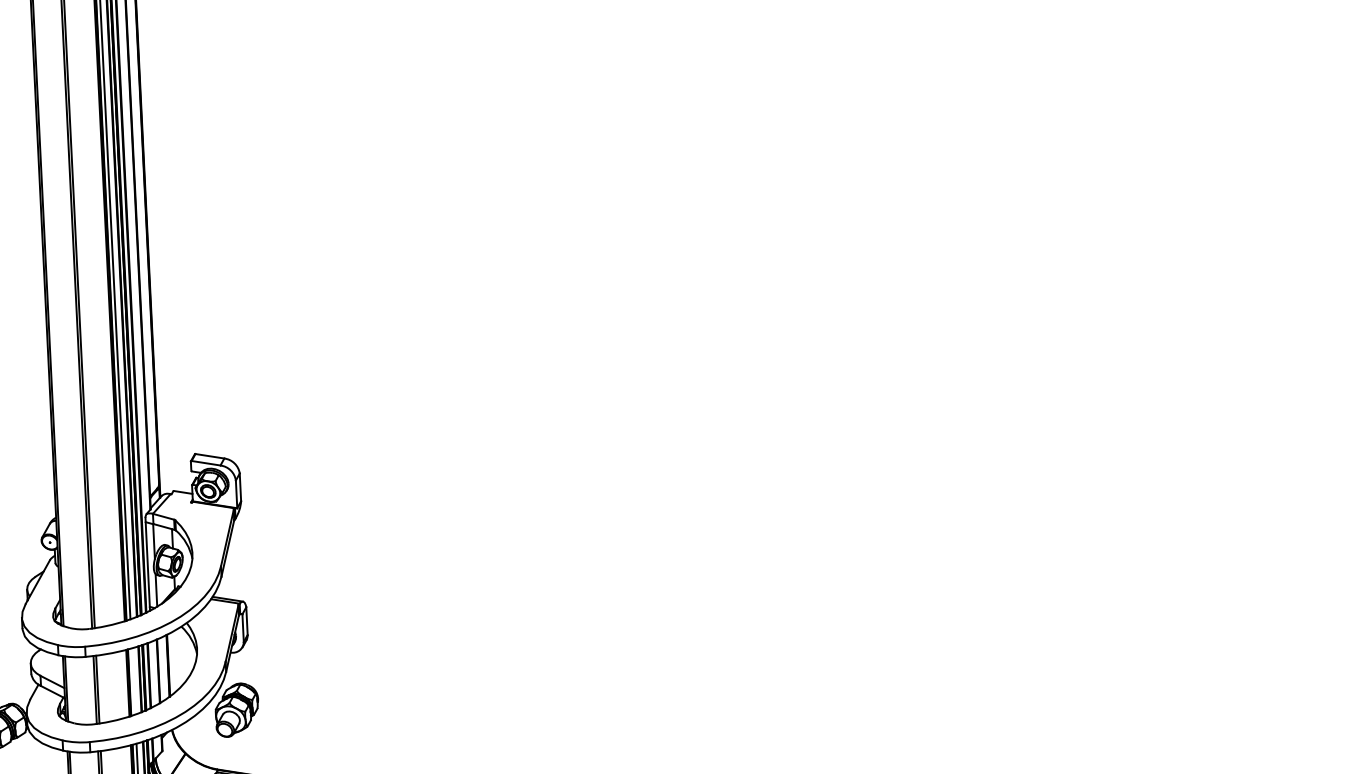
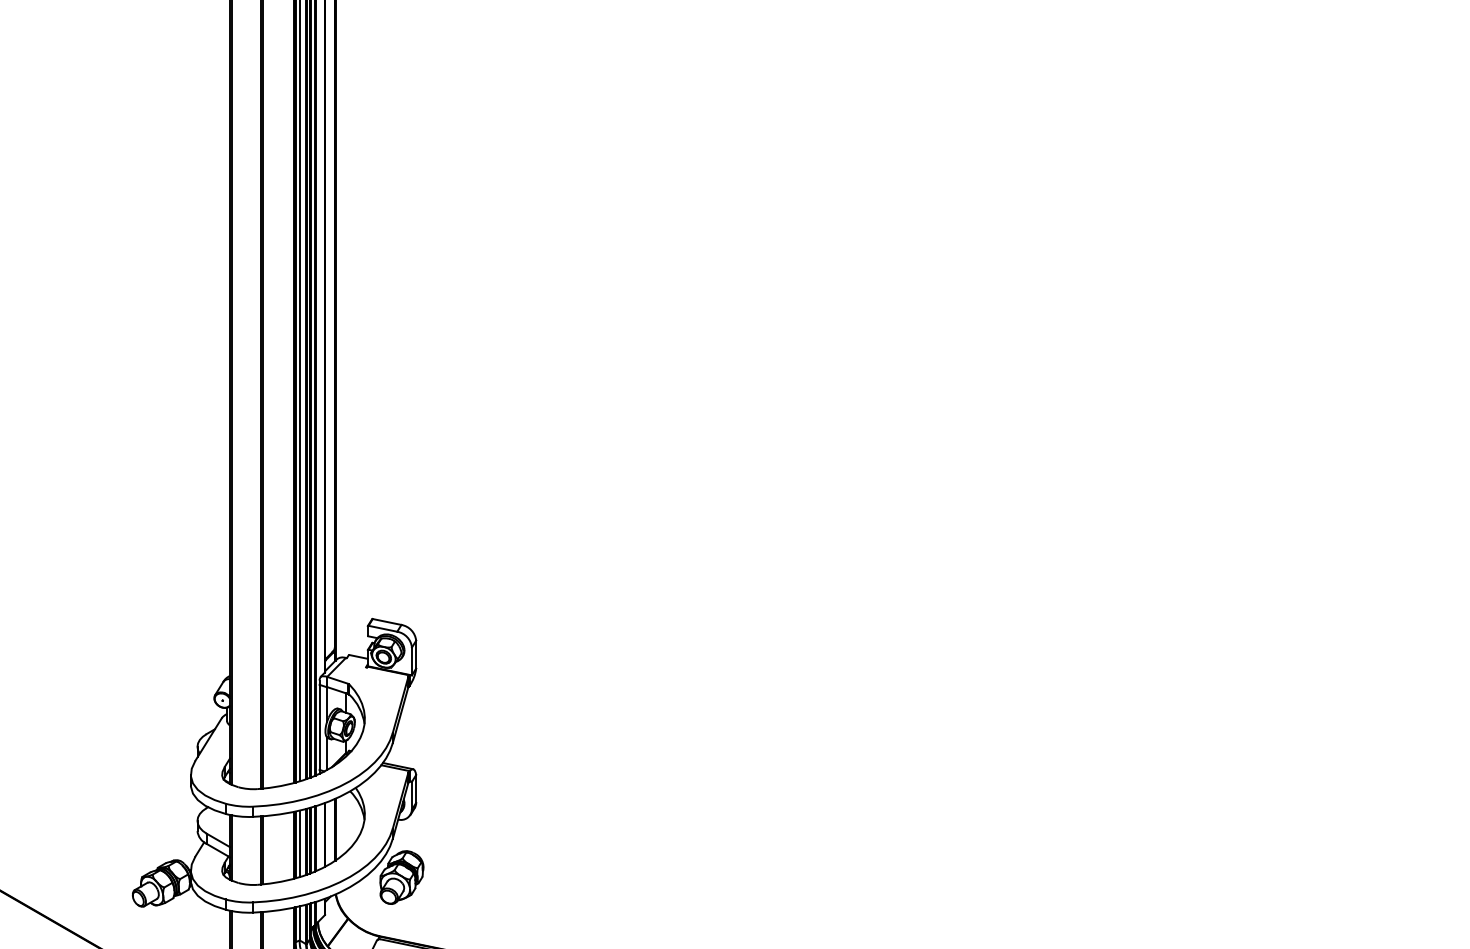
line: (133, 681) -> (299, 843), added

